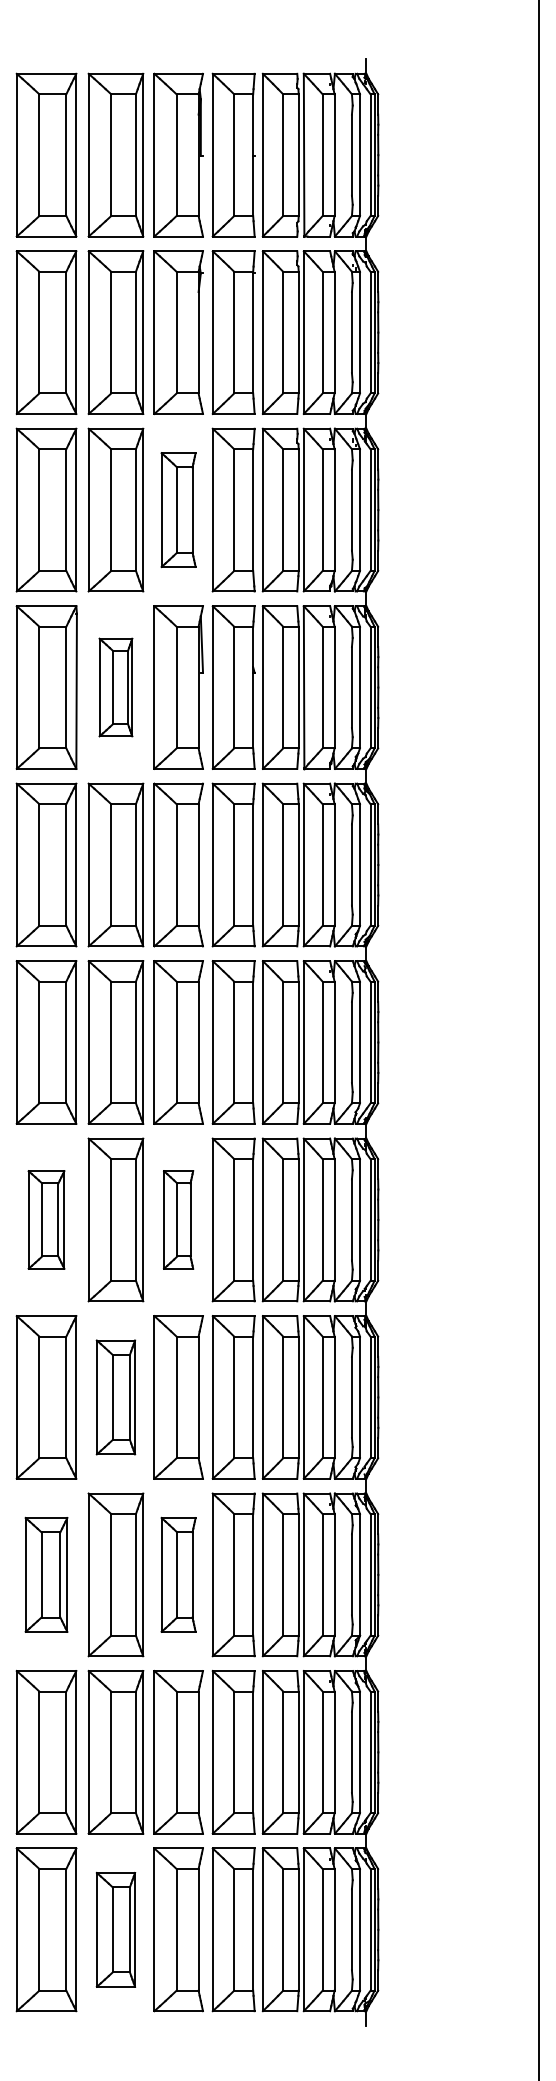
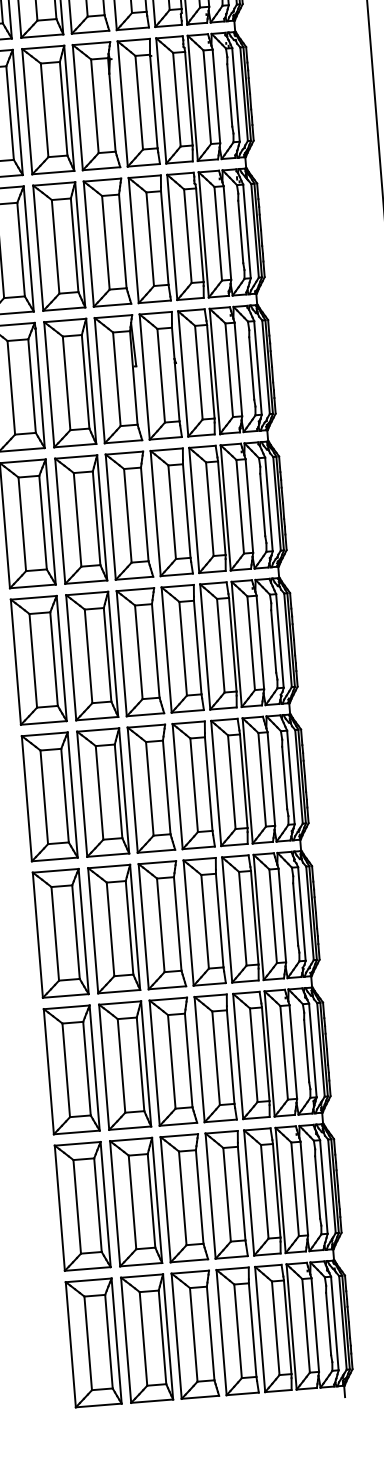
part: (178, 509) -> (107, 242), size x1.43
part: (115, 687) -> (69, 383), size x1.67
part: (46, 1219) -> (49, 796), size x1.67
part: (178, 1219) -> (151, 788), size x1.67
part: (115, 1397) -> (113, 929), size x1.43
part: (46, 1574) -> (71, 1069), size x1.43
part: (178, 1574) -> (173, 1061), size x1.43
part: (115, 1929) -> (146, 1338), size x1.43

